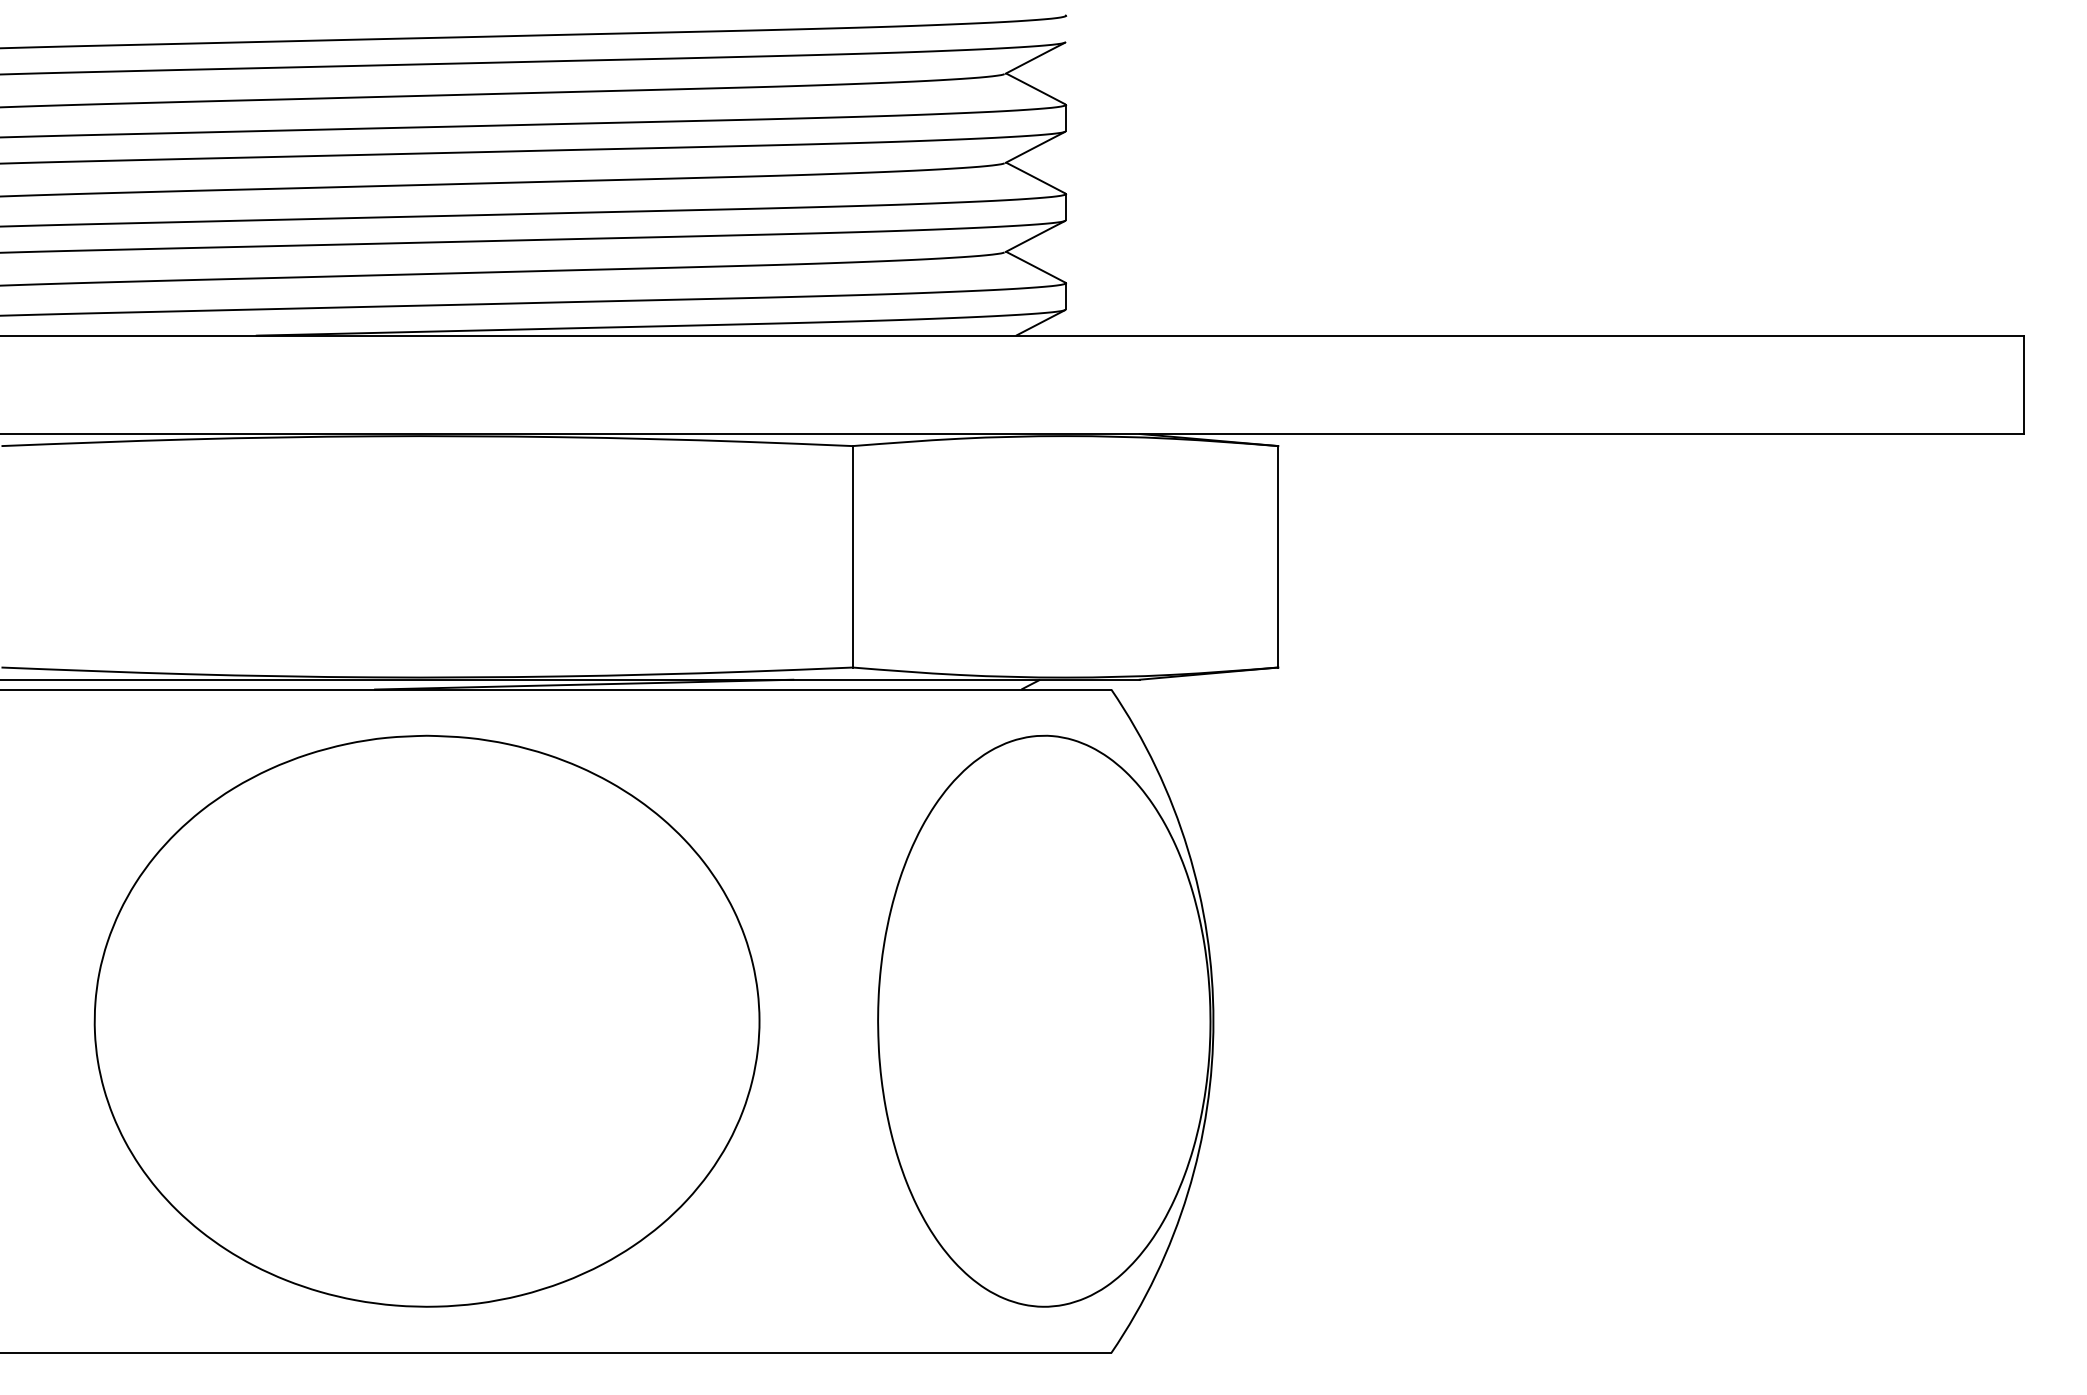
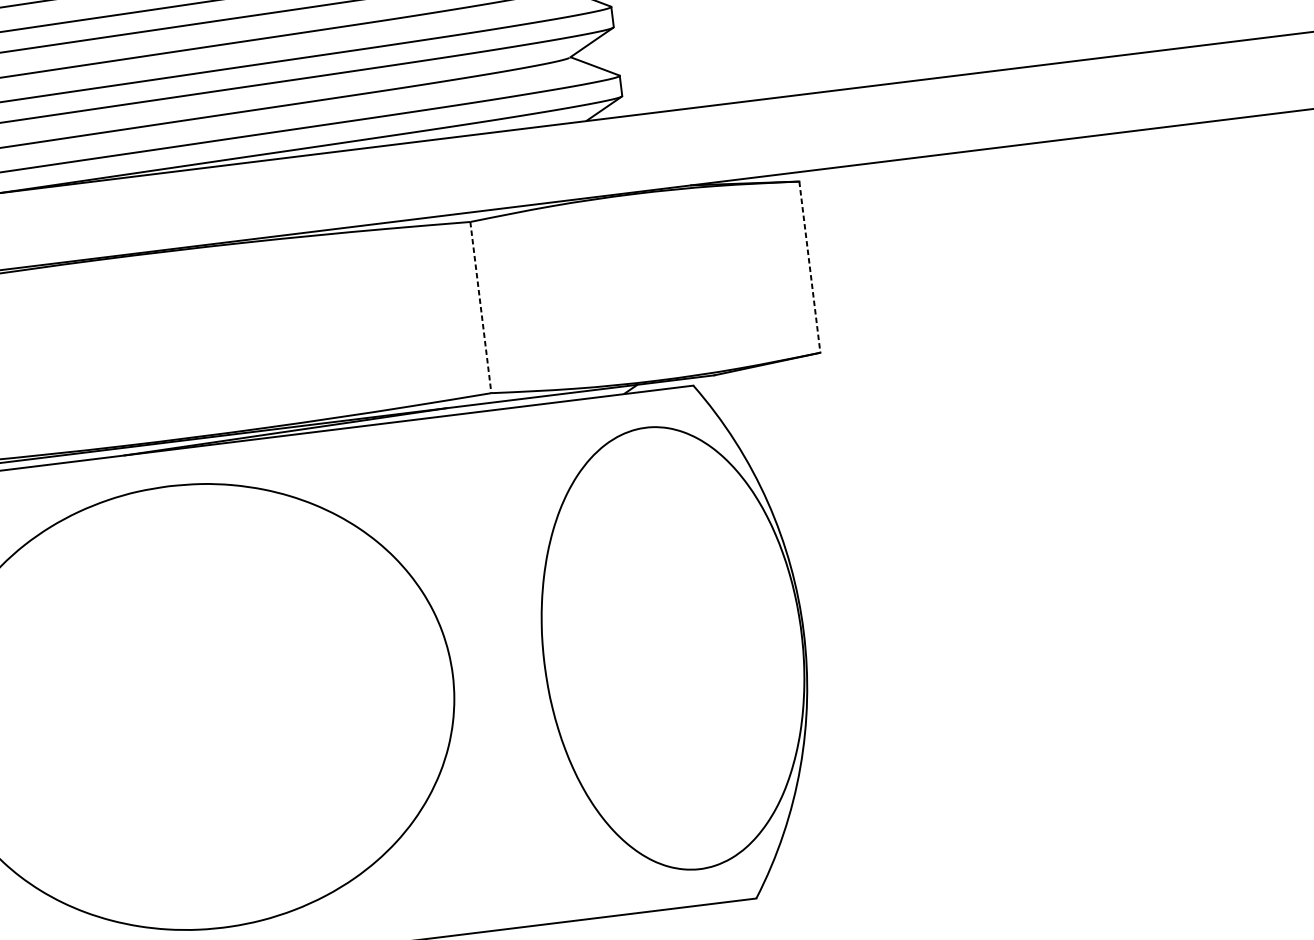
line: (852, 556) -> (480, 307), solid -> dashed
line: (1278, 556) -> (809, 266), solid -> dashed

